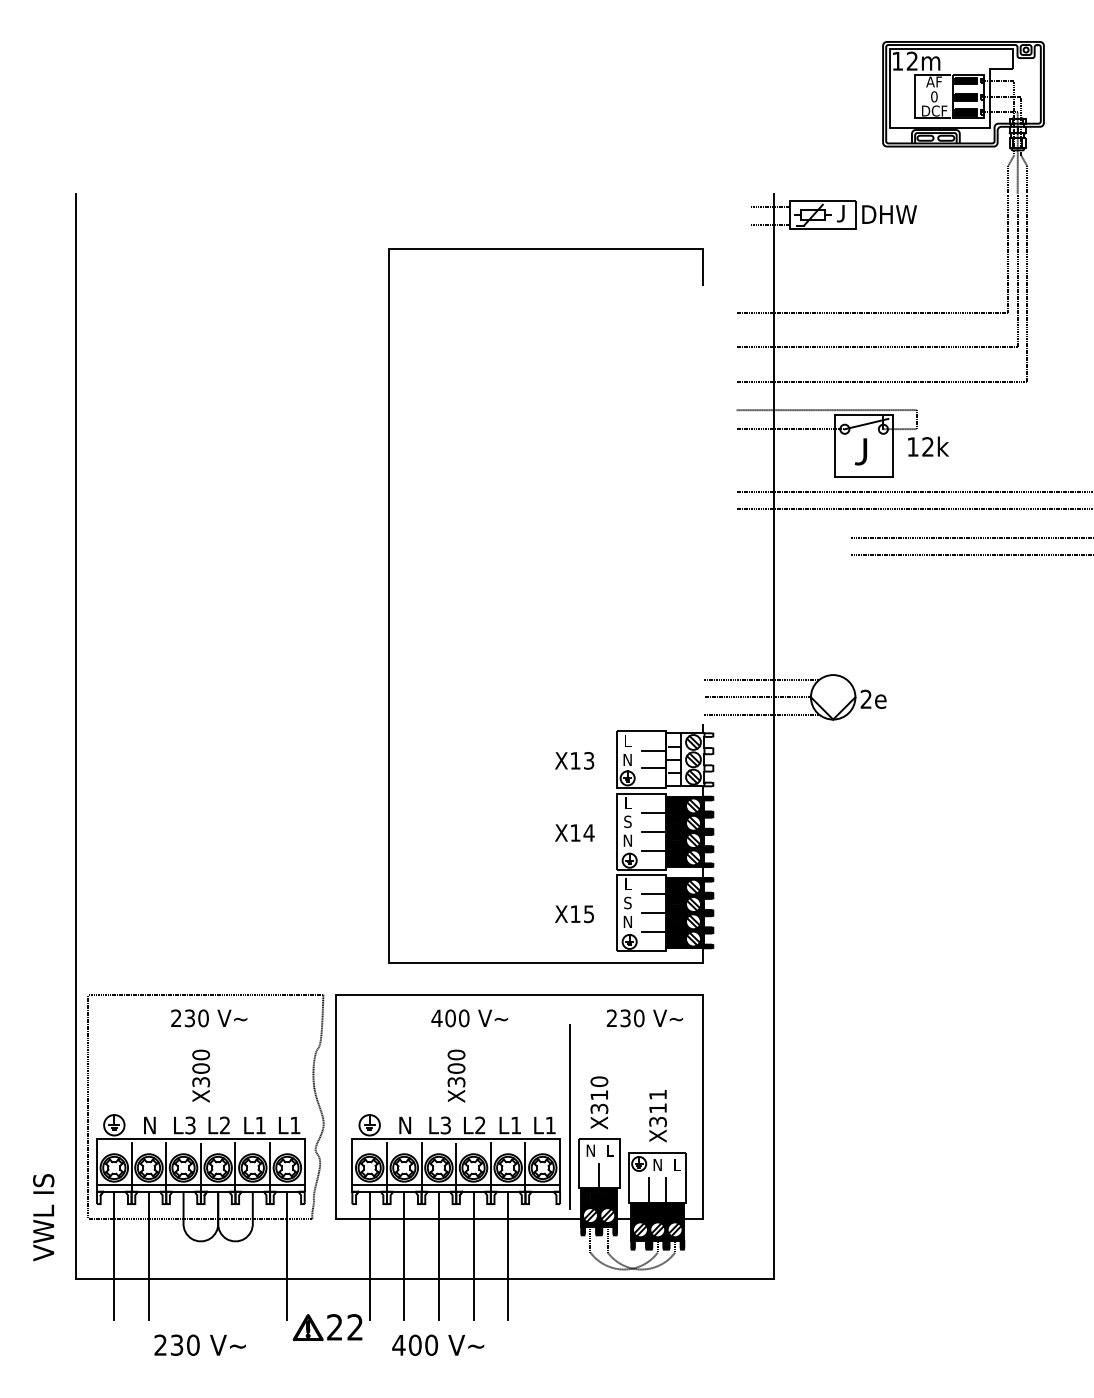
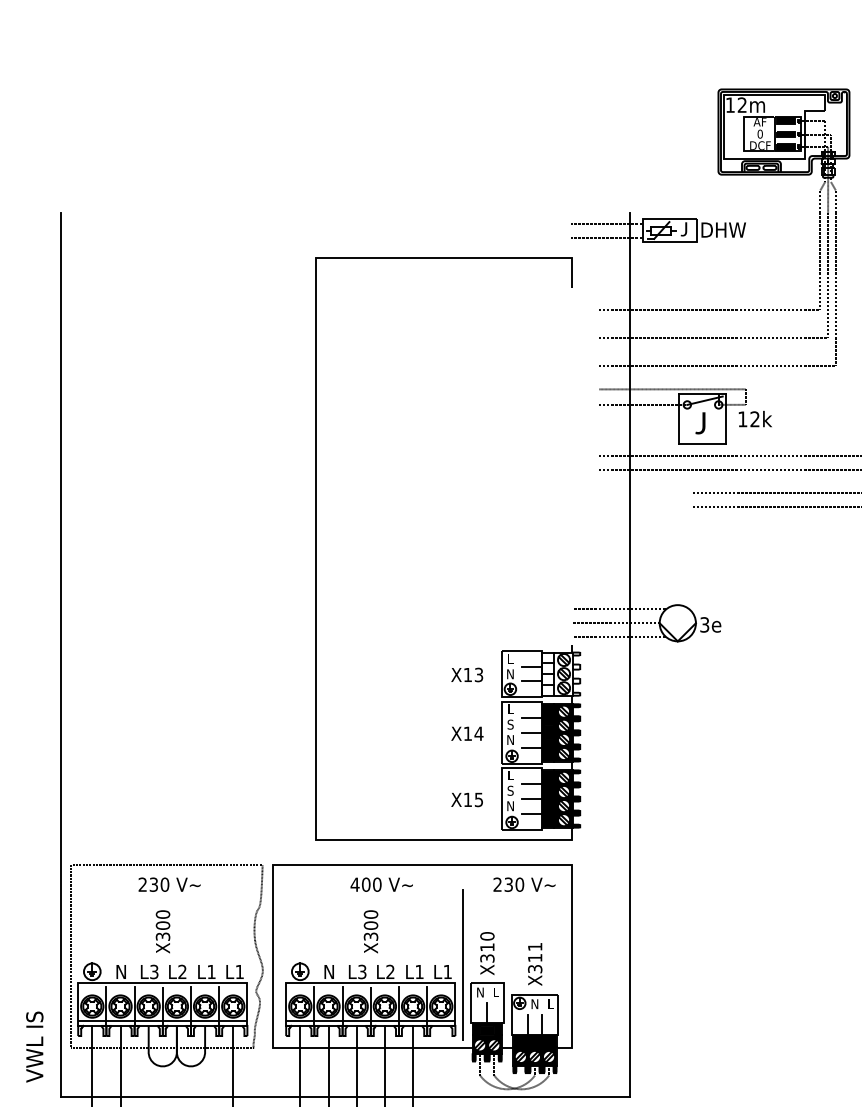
line: (726, 207) -> (590, 224), added
line: (726, 224) -> (590, 238), added
text: (865, 699) -> (704, 625), 2e -> 3e

